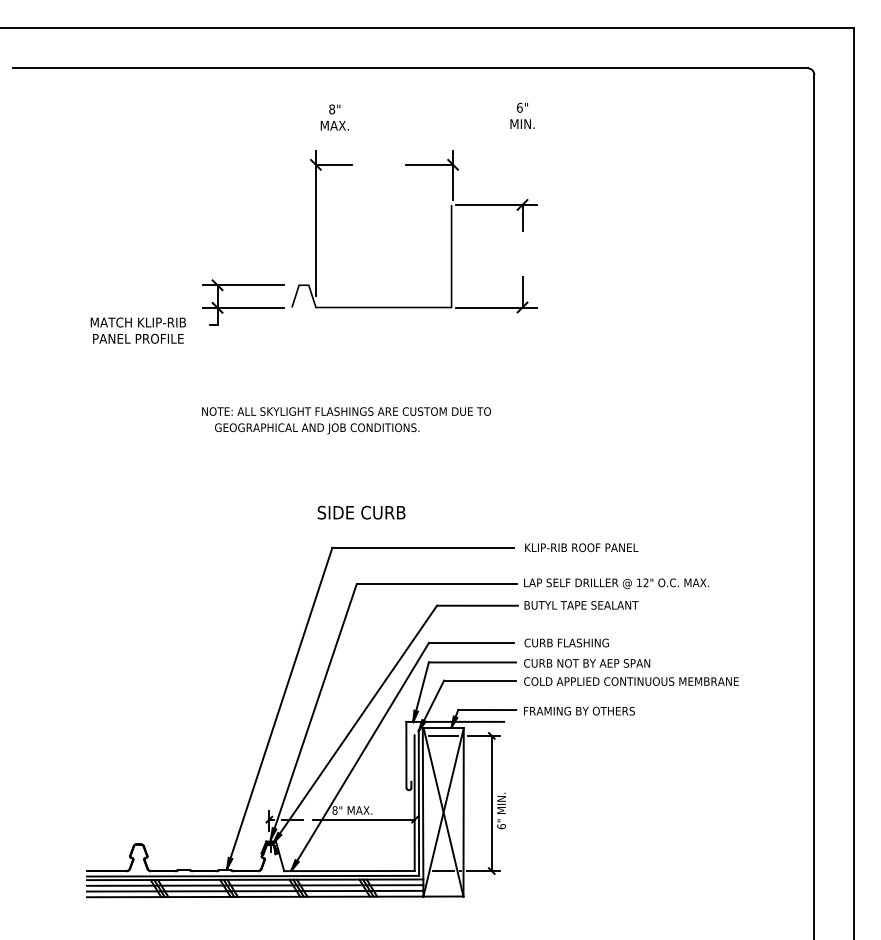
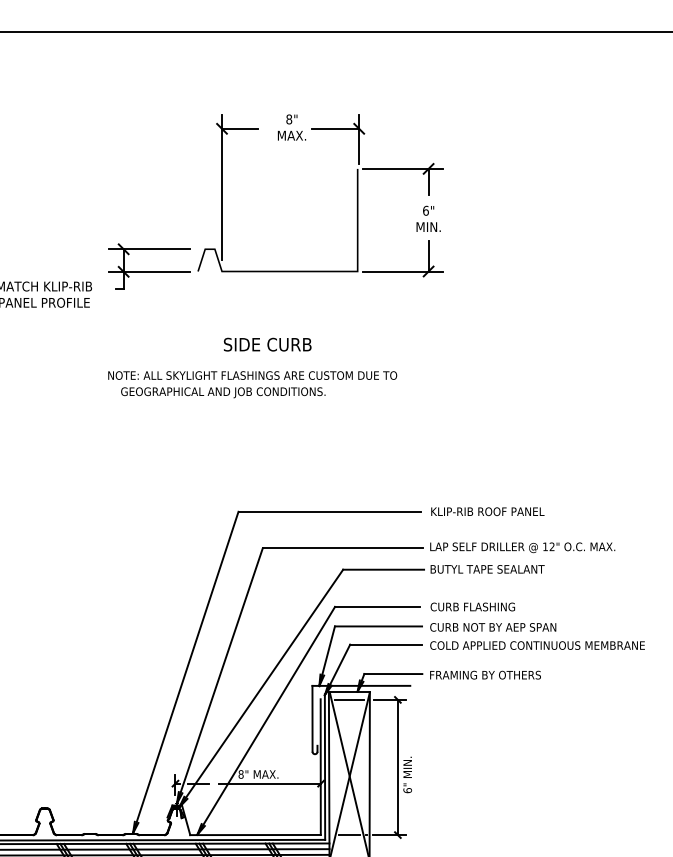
text: (522, 115) -> (428, 218), moved
text: (334, 117) -> (291, 127), moved
text: (361, 512) -> (267, 344), moved

